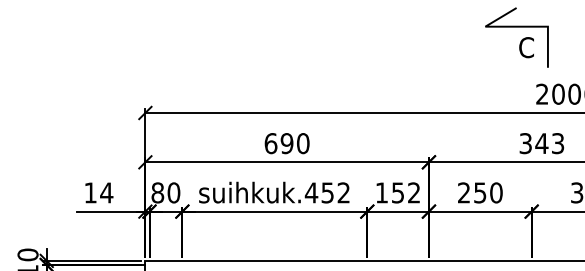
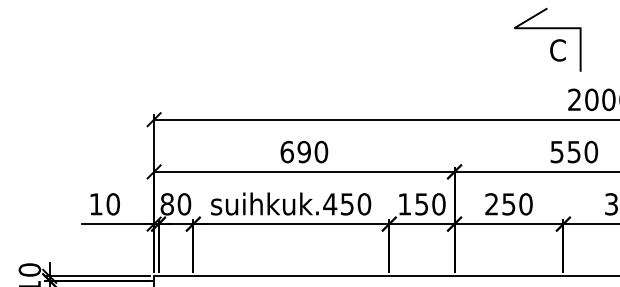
text: (542, 143) -> (574, 151), 343 -> 550
text: (107, 193) -> (113, 204), 14 -> 10
text: (343, 193) -> (364, 204), suihkuk.452 -> suihkuk.450
text: (413, 193) -> (438, 204), 152 -> 150

